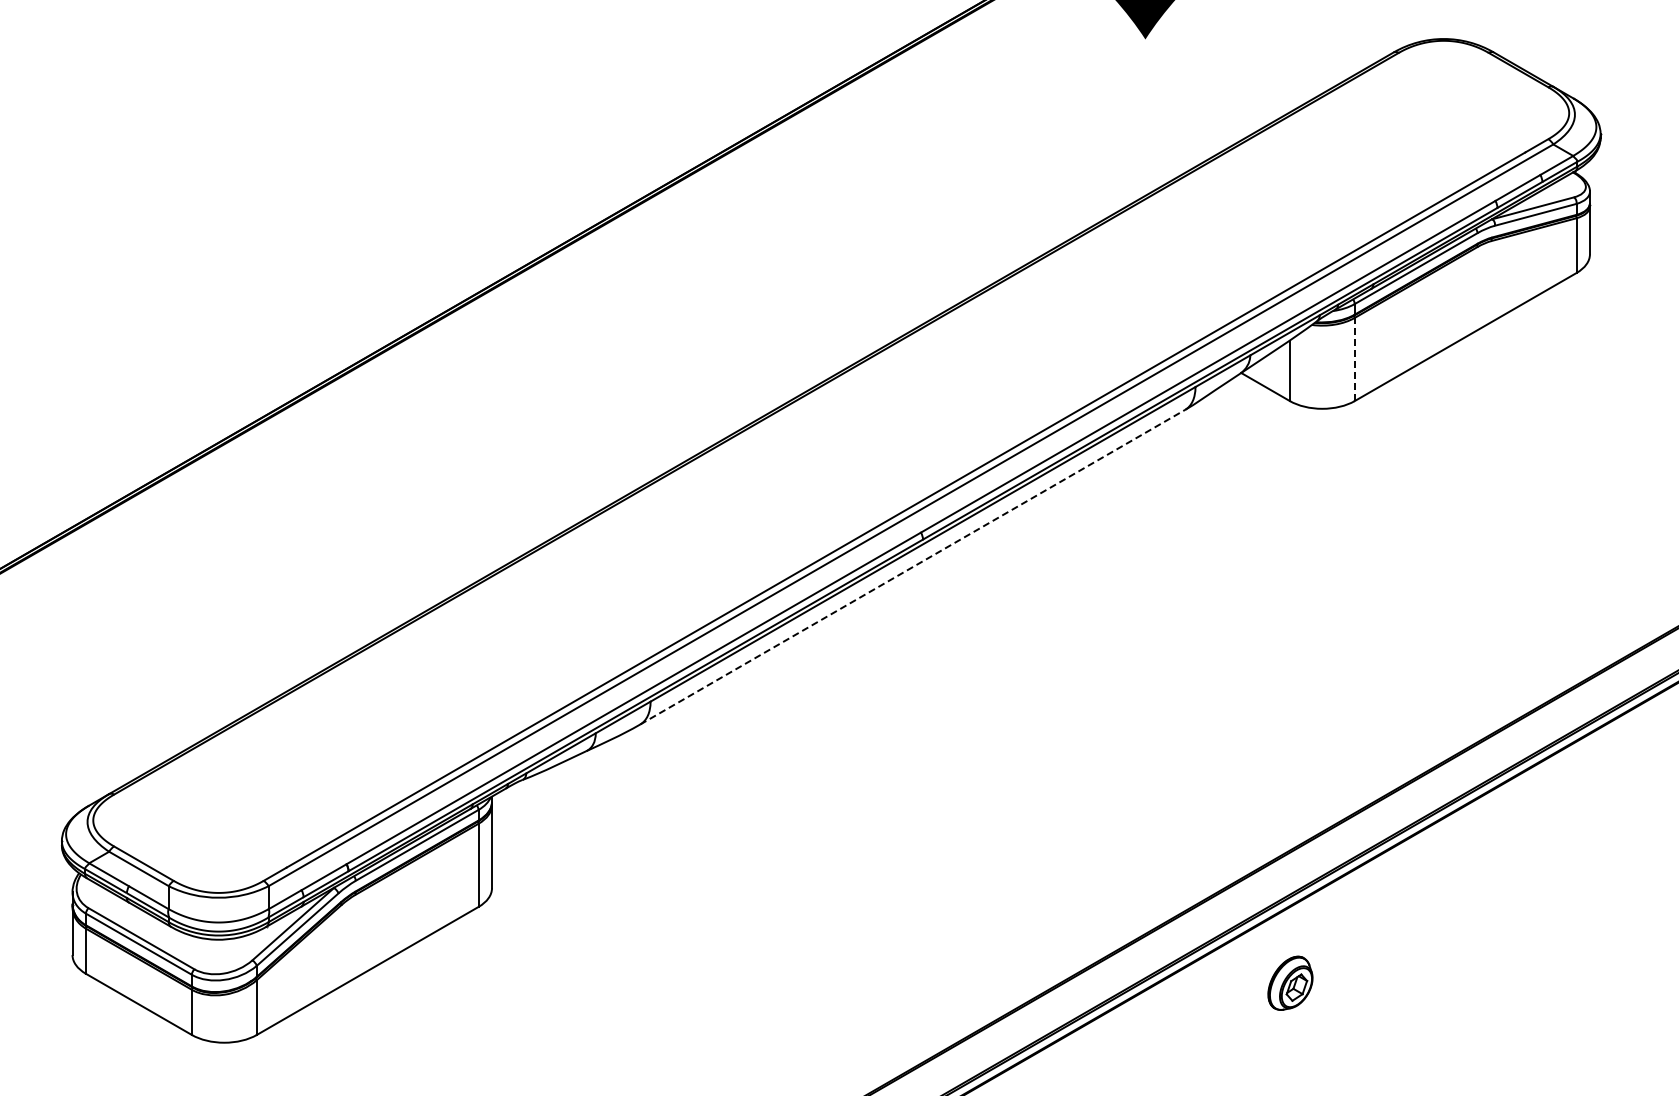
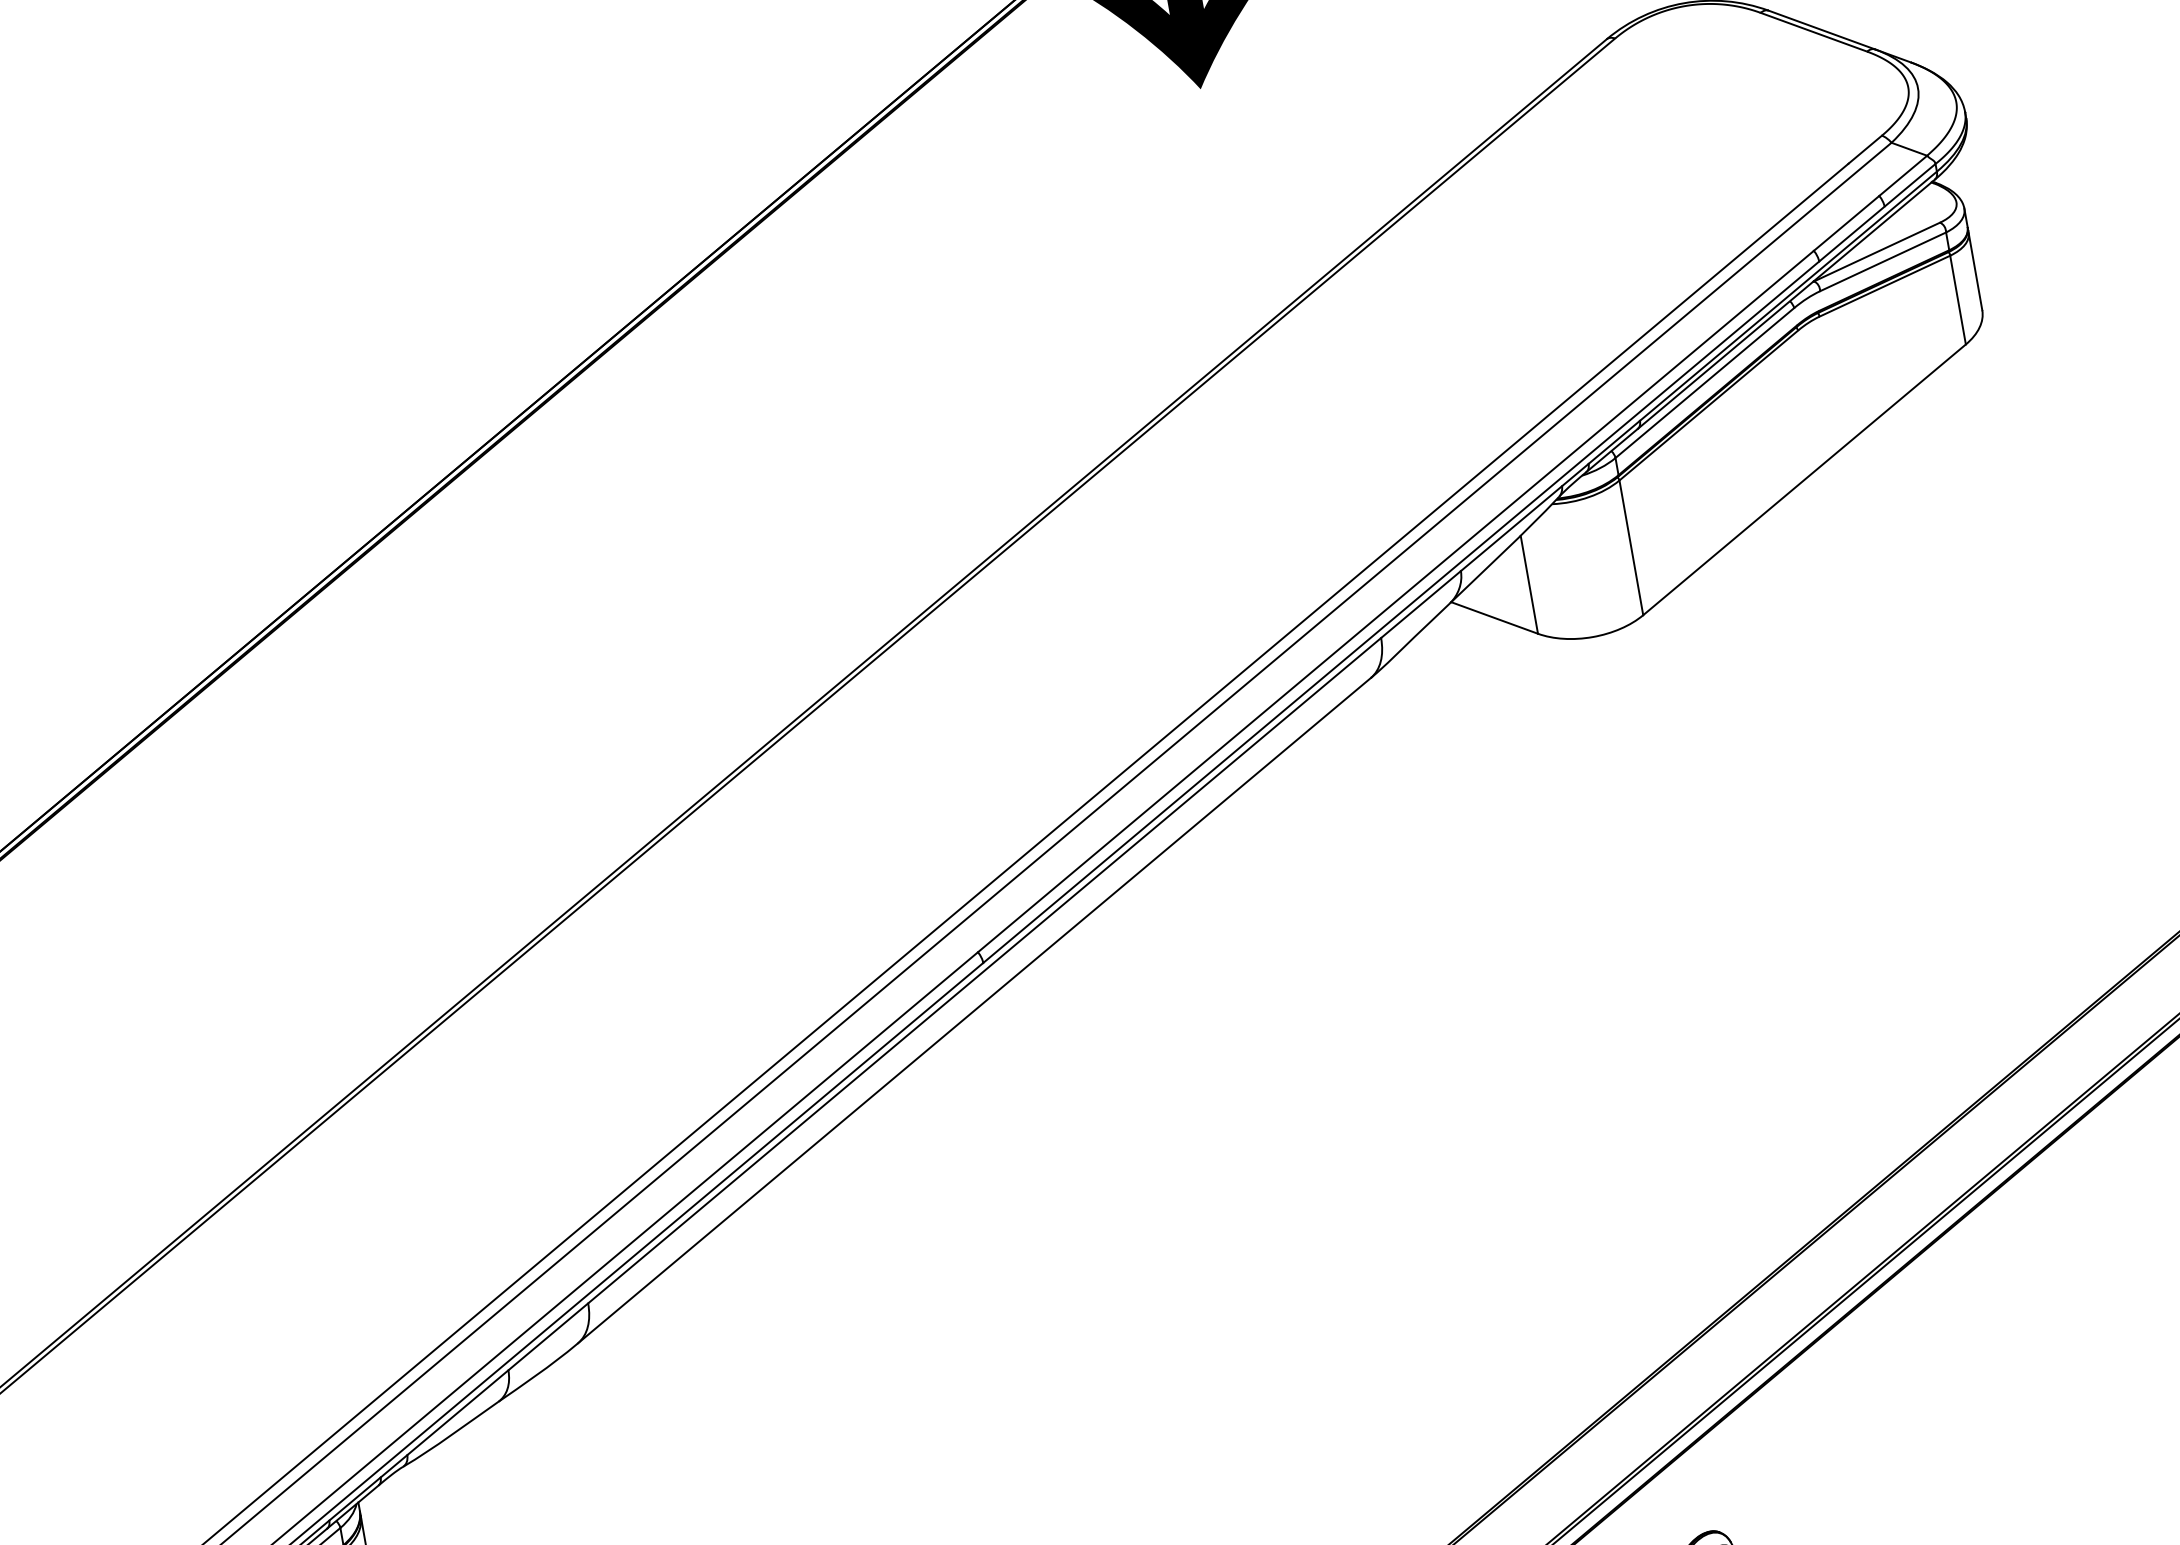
line: (1354, 359) -> (1630, 547), dashed -> solid
line: (912, 567) -> (974, 1011), dashed -> solid

